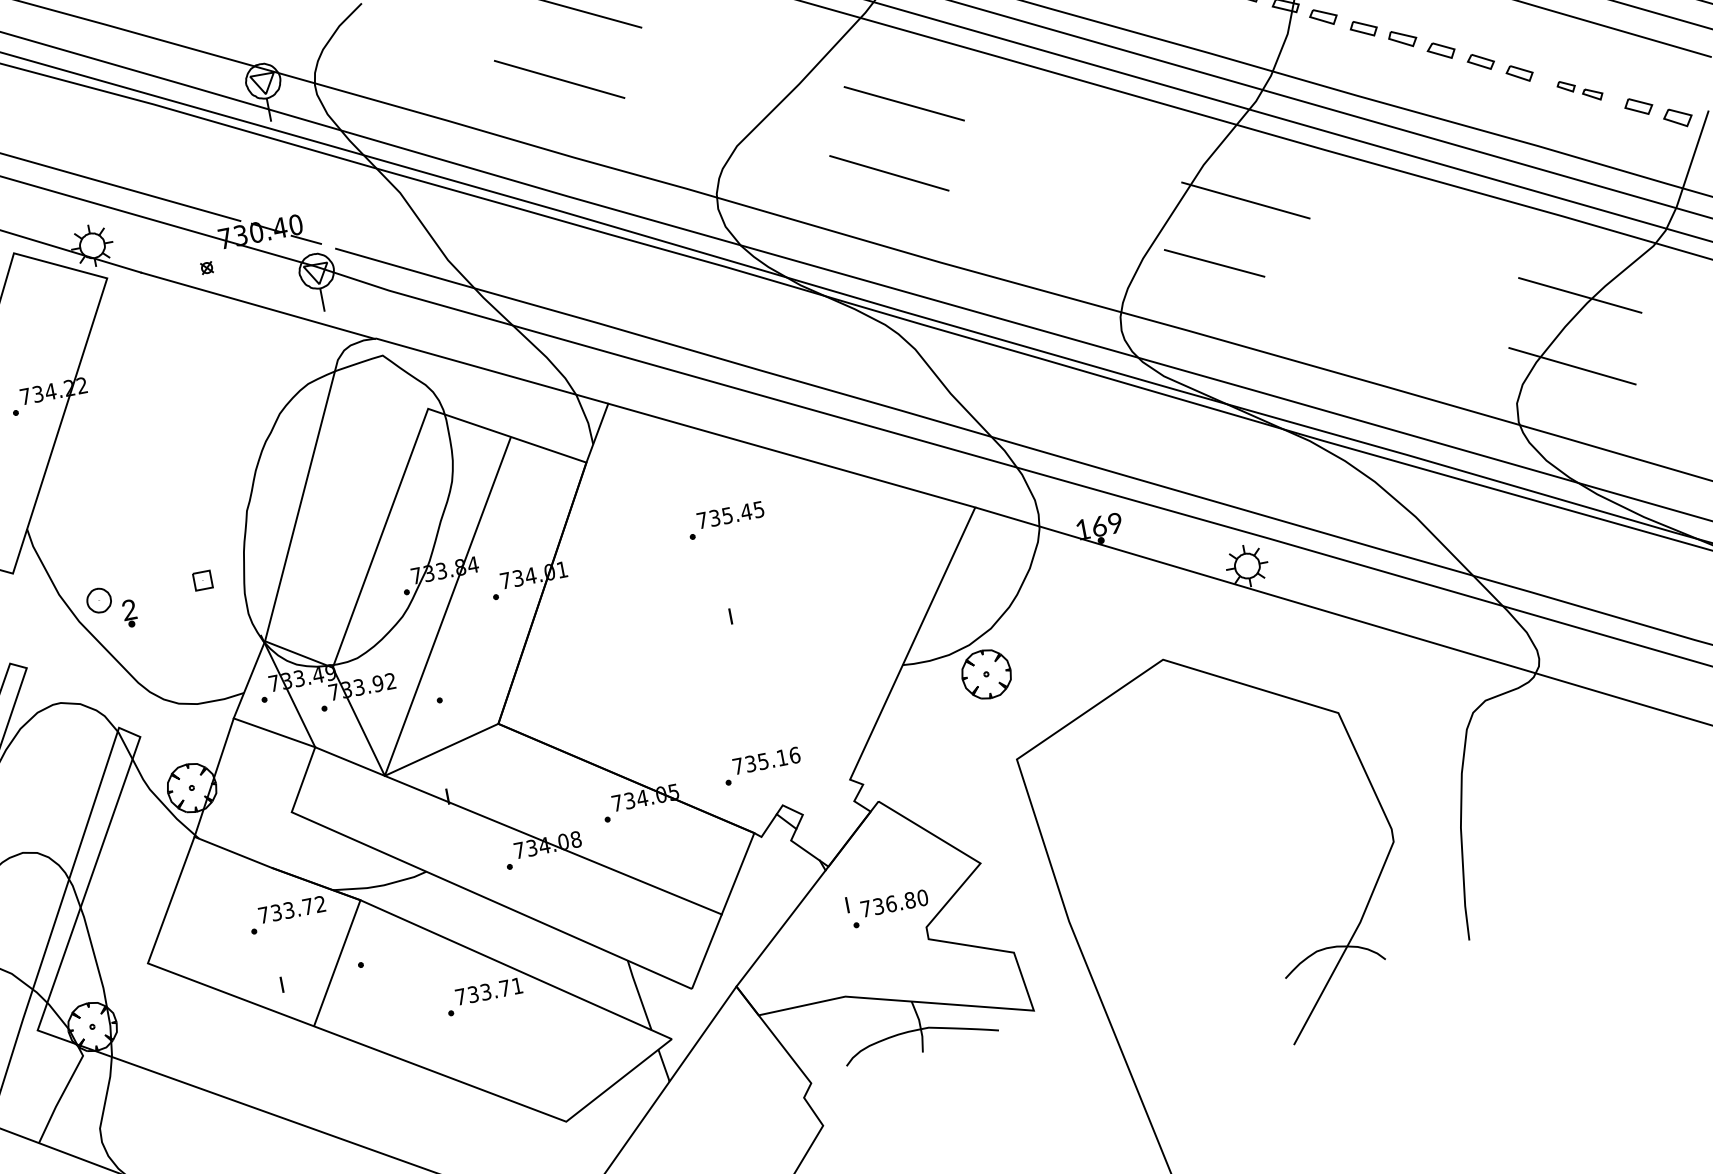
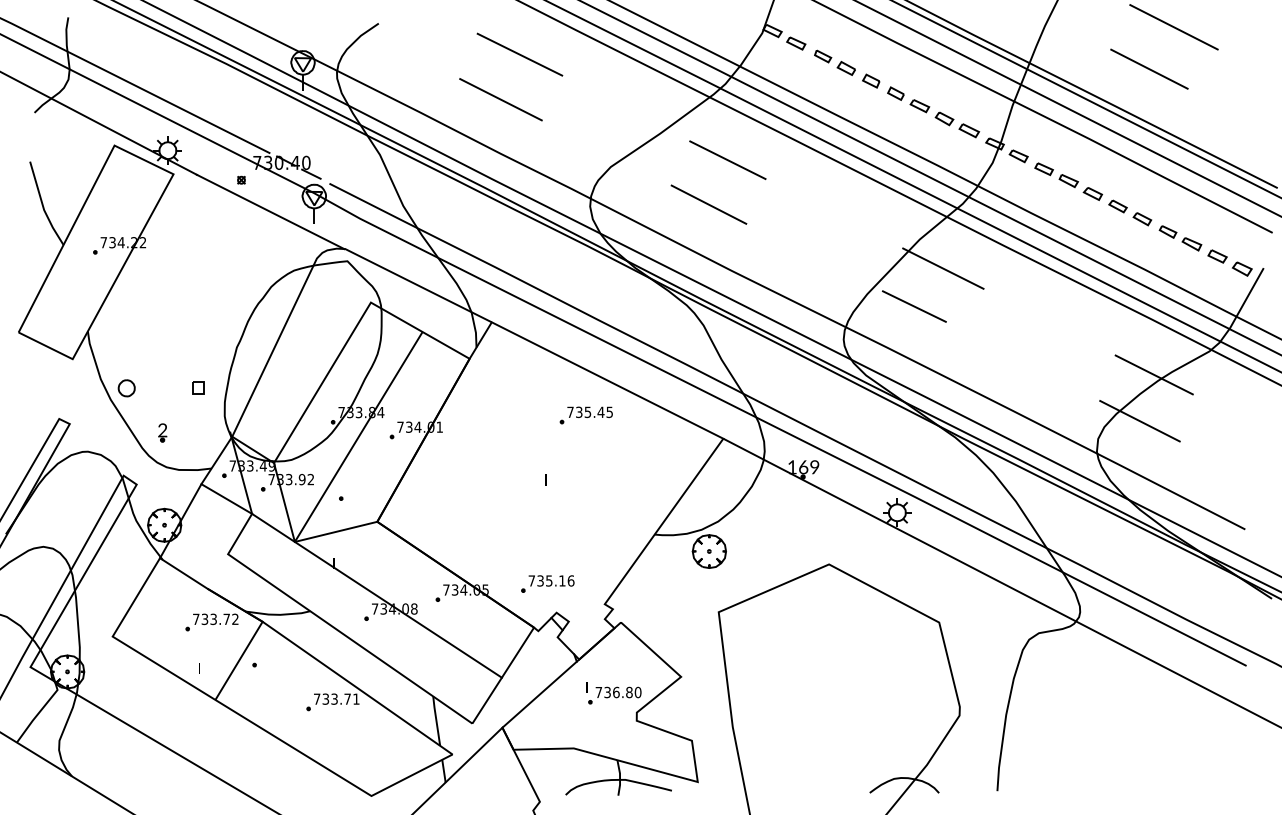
part: (1580, 90) -> (1180, 238), size x1.43
part: (724, 520) -> (585, 415), moved
part: (129, 613) -> (162, 432), moved

